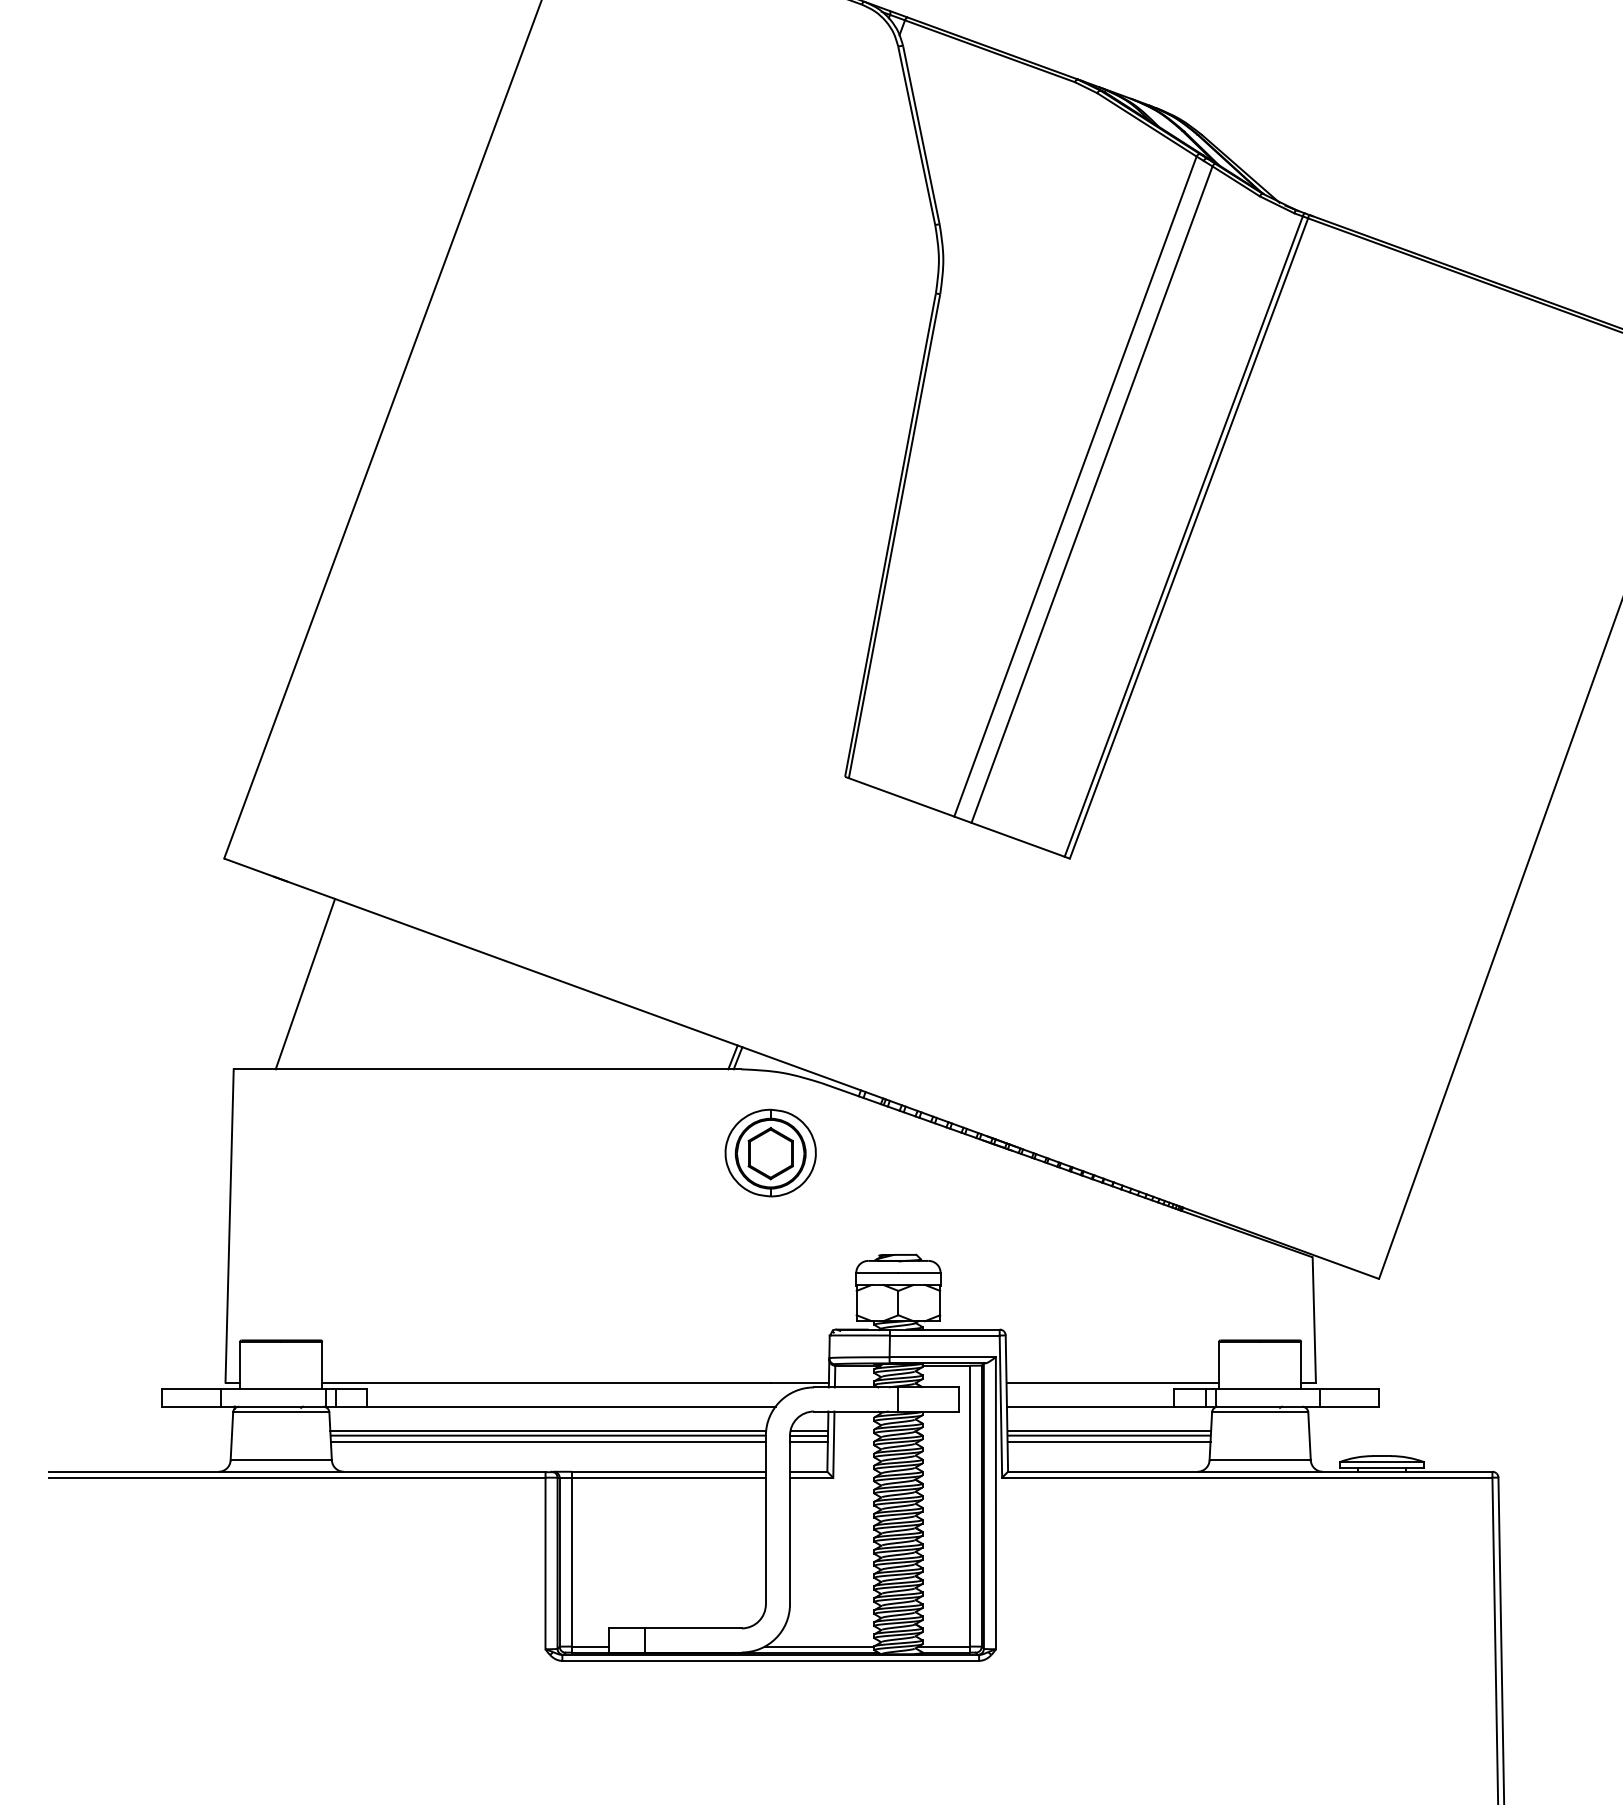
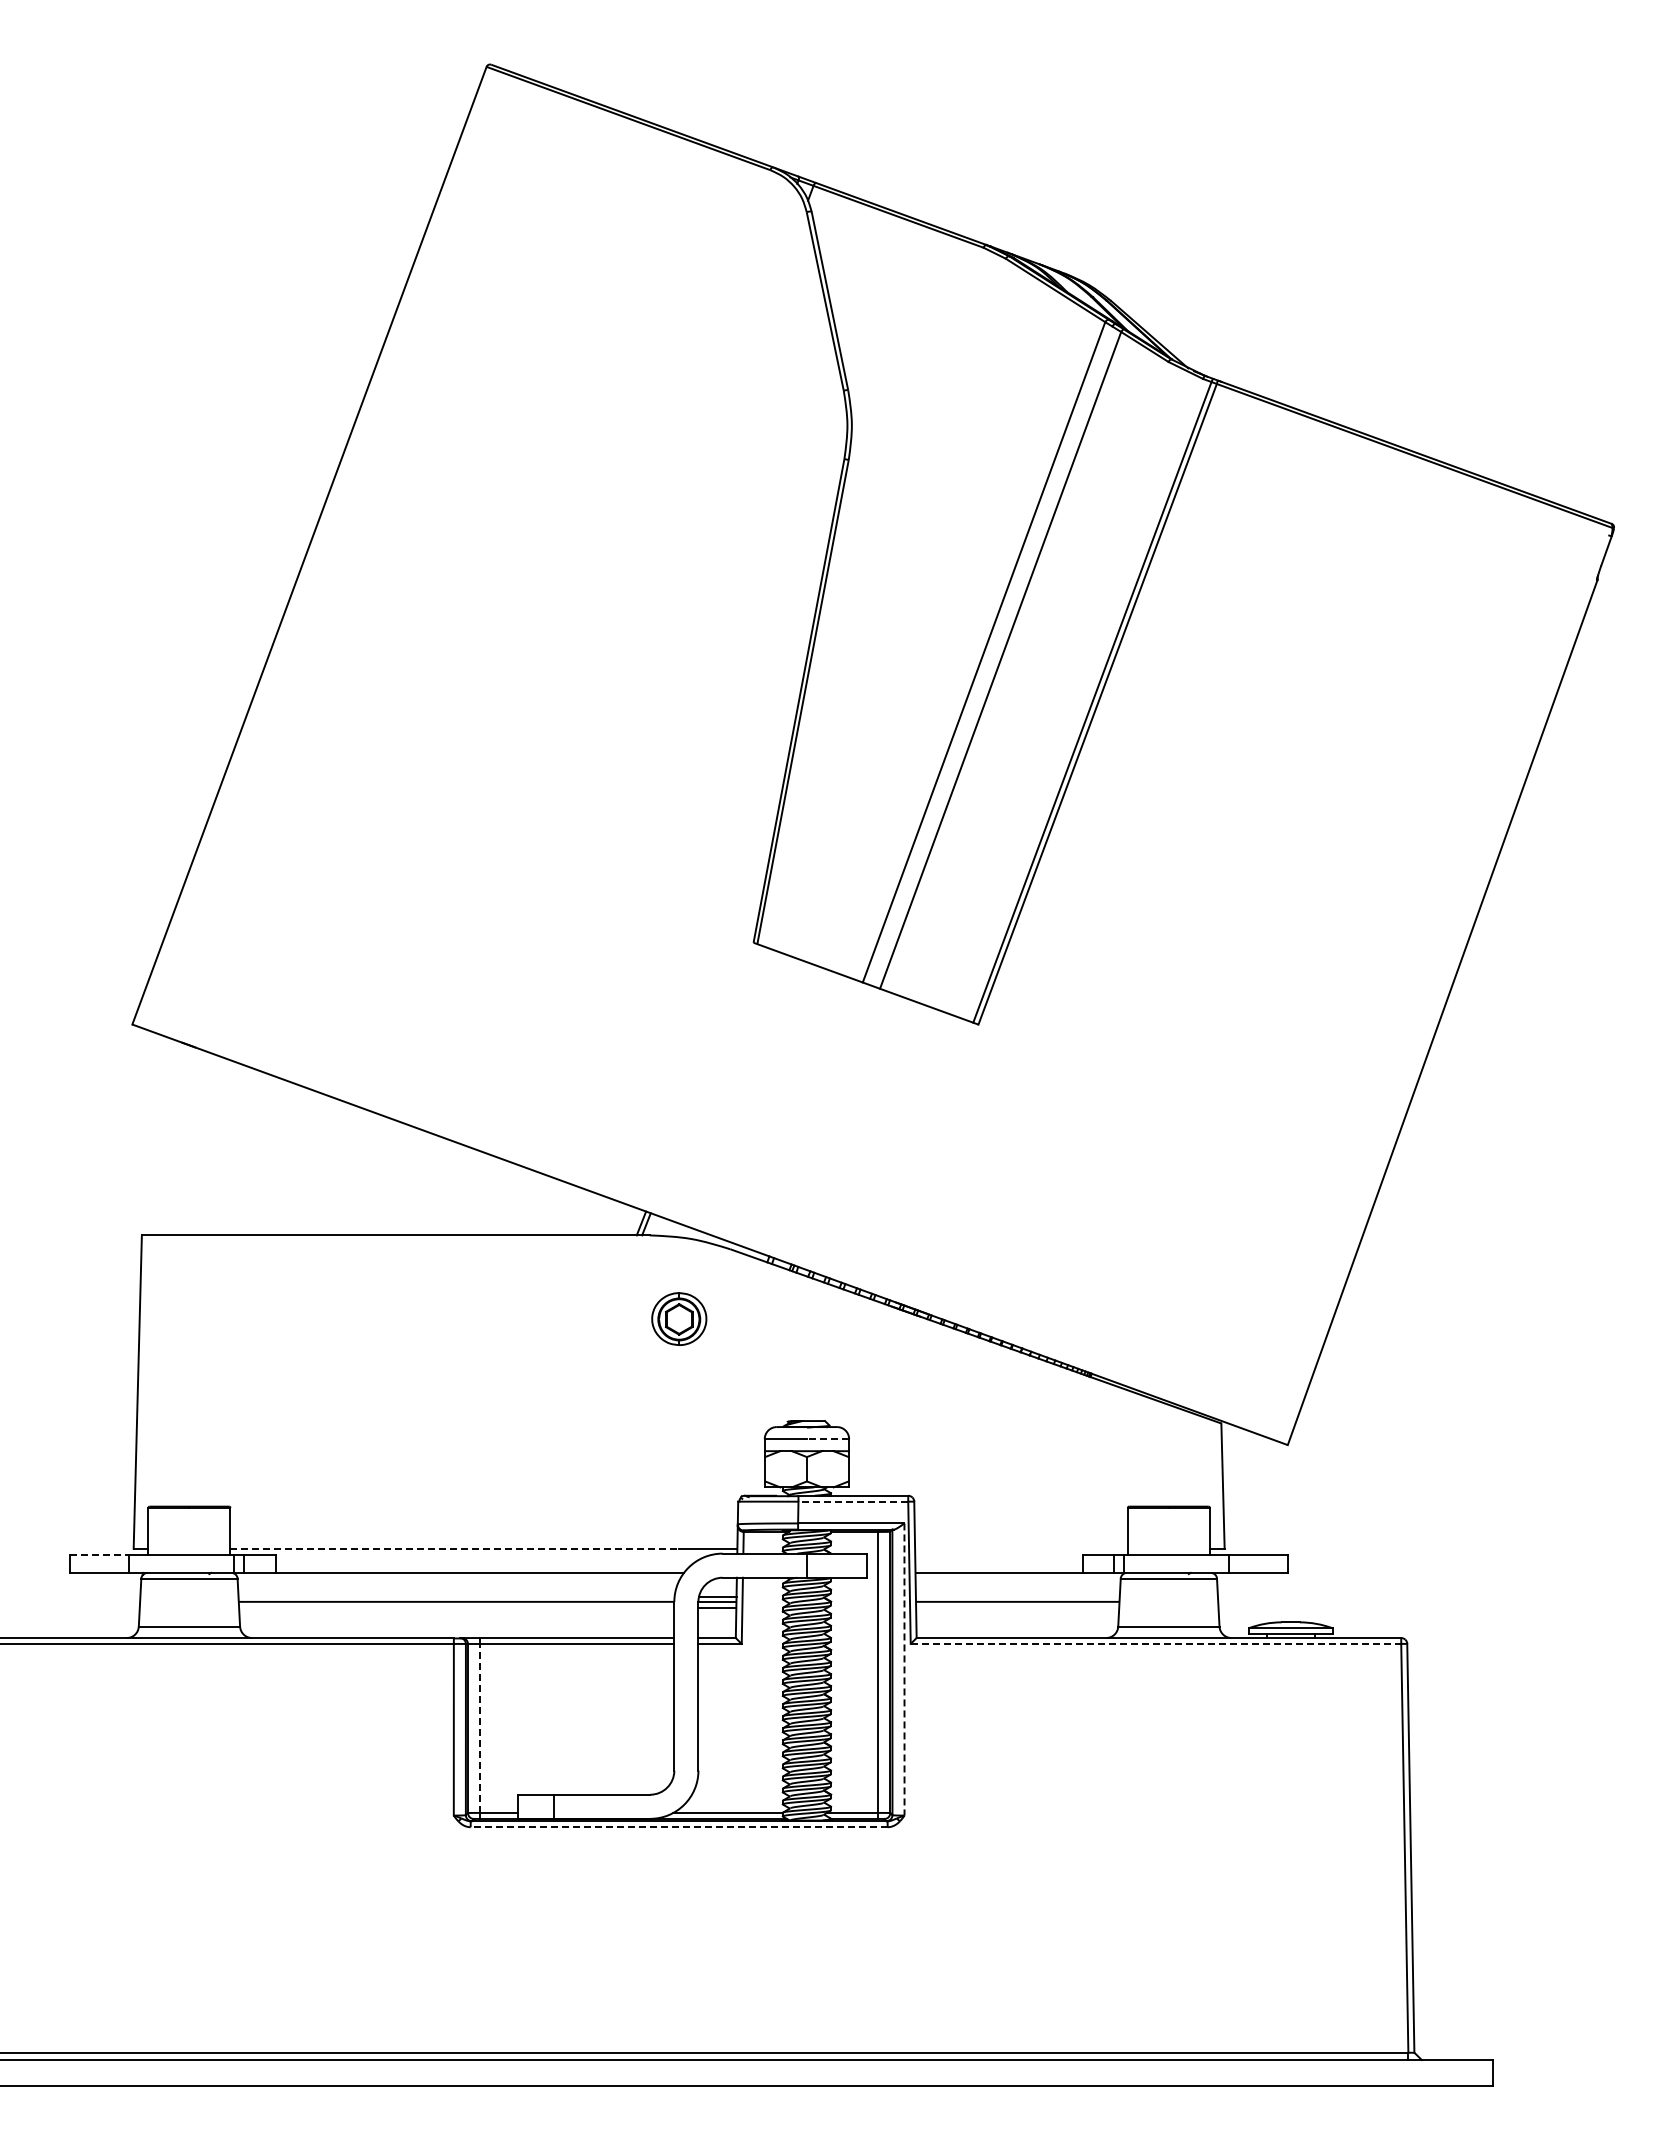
line: (305, 983) -> (213, 1149), removed
part: (771, 1152) -> (679, 1318), size x0.6
line: (918, 1273) -> (827, 1439), solid -> dashed
line: (944, 1335) -> (853, 1501), solid -> dashed
line: (547, 1382) -> (455, 1548), solid -> dashed
line: (1112, 1382) -> (1021, 1548), removed
line: (192, 1388) -> (100, 1554), solid -> dashed
line: (548, 1431) -> (456, 1597), removed
line: (1108, 1431) -> (1017, 1597), removed
line: (548, 1441) -> (456, 1607), removed
line: (1108, 1441) -> (1017, 1607), removed
line: (1247, 1477) -> (1156, 1643), solid -> dashed
line: (995, 1504) -> (904, 1670), solid -> dashed
line: (572, 1561) -> (480, 1727), solid -> dashed
line: (770, 1661) -> (678, 1827), solid -> dashed

